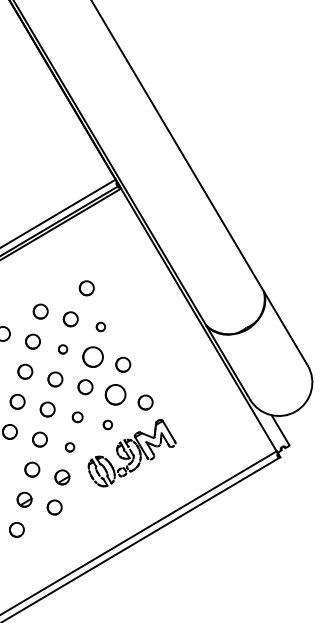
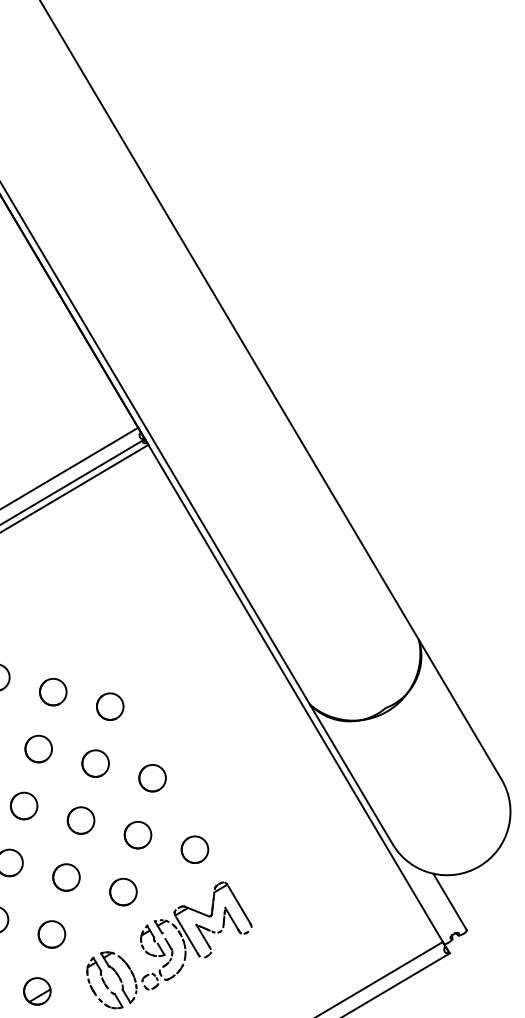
circle: (86, 288) -> (82, 633), removed
circle: (100, 326) -> (109, 705), size x1.67
circle: (62, 349) -> (37, 749), size x1.67
circle: (93, 356) -> (96, 762), size x0.71
circle: (115, 394) -> (137, 834), size x0.71
circle: (77, 417) -> (65, 878), size x1.43
circle: (107, 424) -> (122, 891), size x1.67
circle: (69, 447) -> (50, 934), size x1.67

